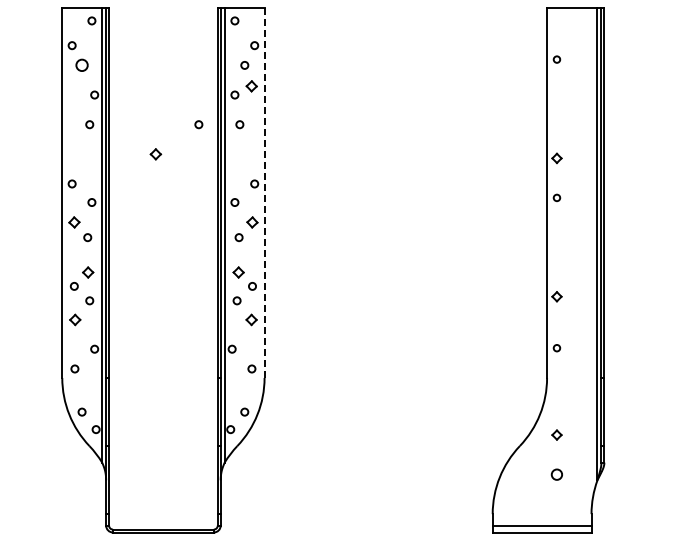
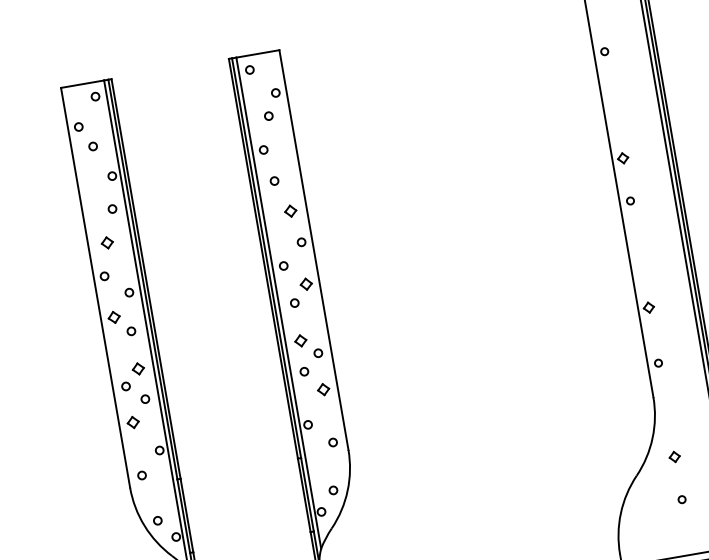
circle: (81, 65) -> (92, 146), size x0.62
part: (251, 86) -> (290, 211), moved
circle: (198, 124) -> (229, 188), removed
part: (155, 154) -> (107, 243), moved
line: (264, 193) -> (313, 250), dashed -> solid
circle: (556, 474) -> (681, 499), size x0.62

